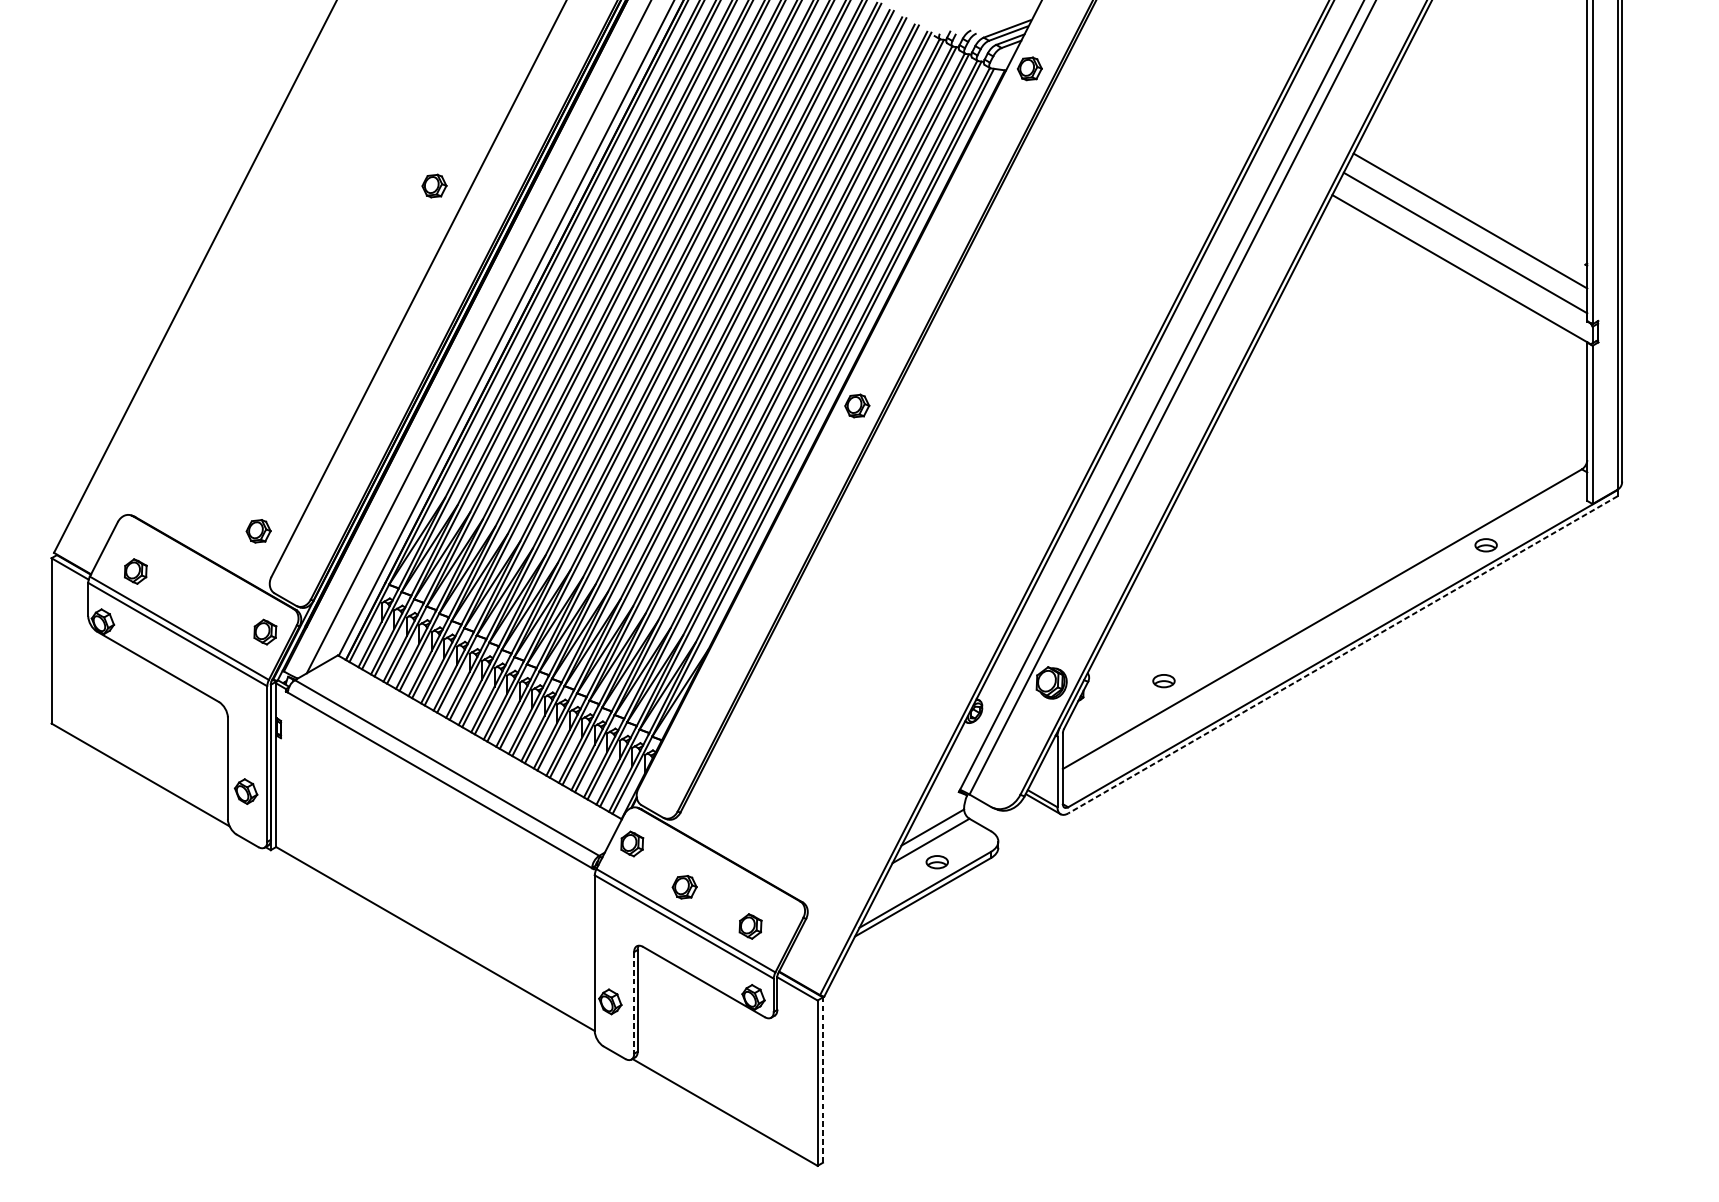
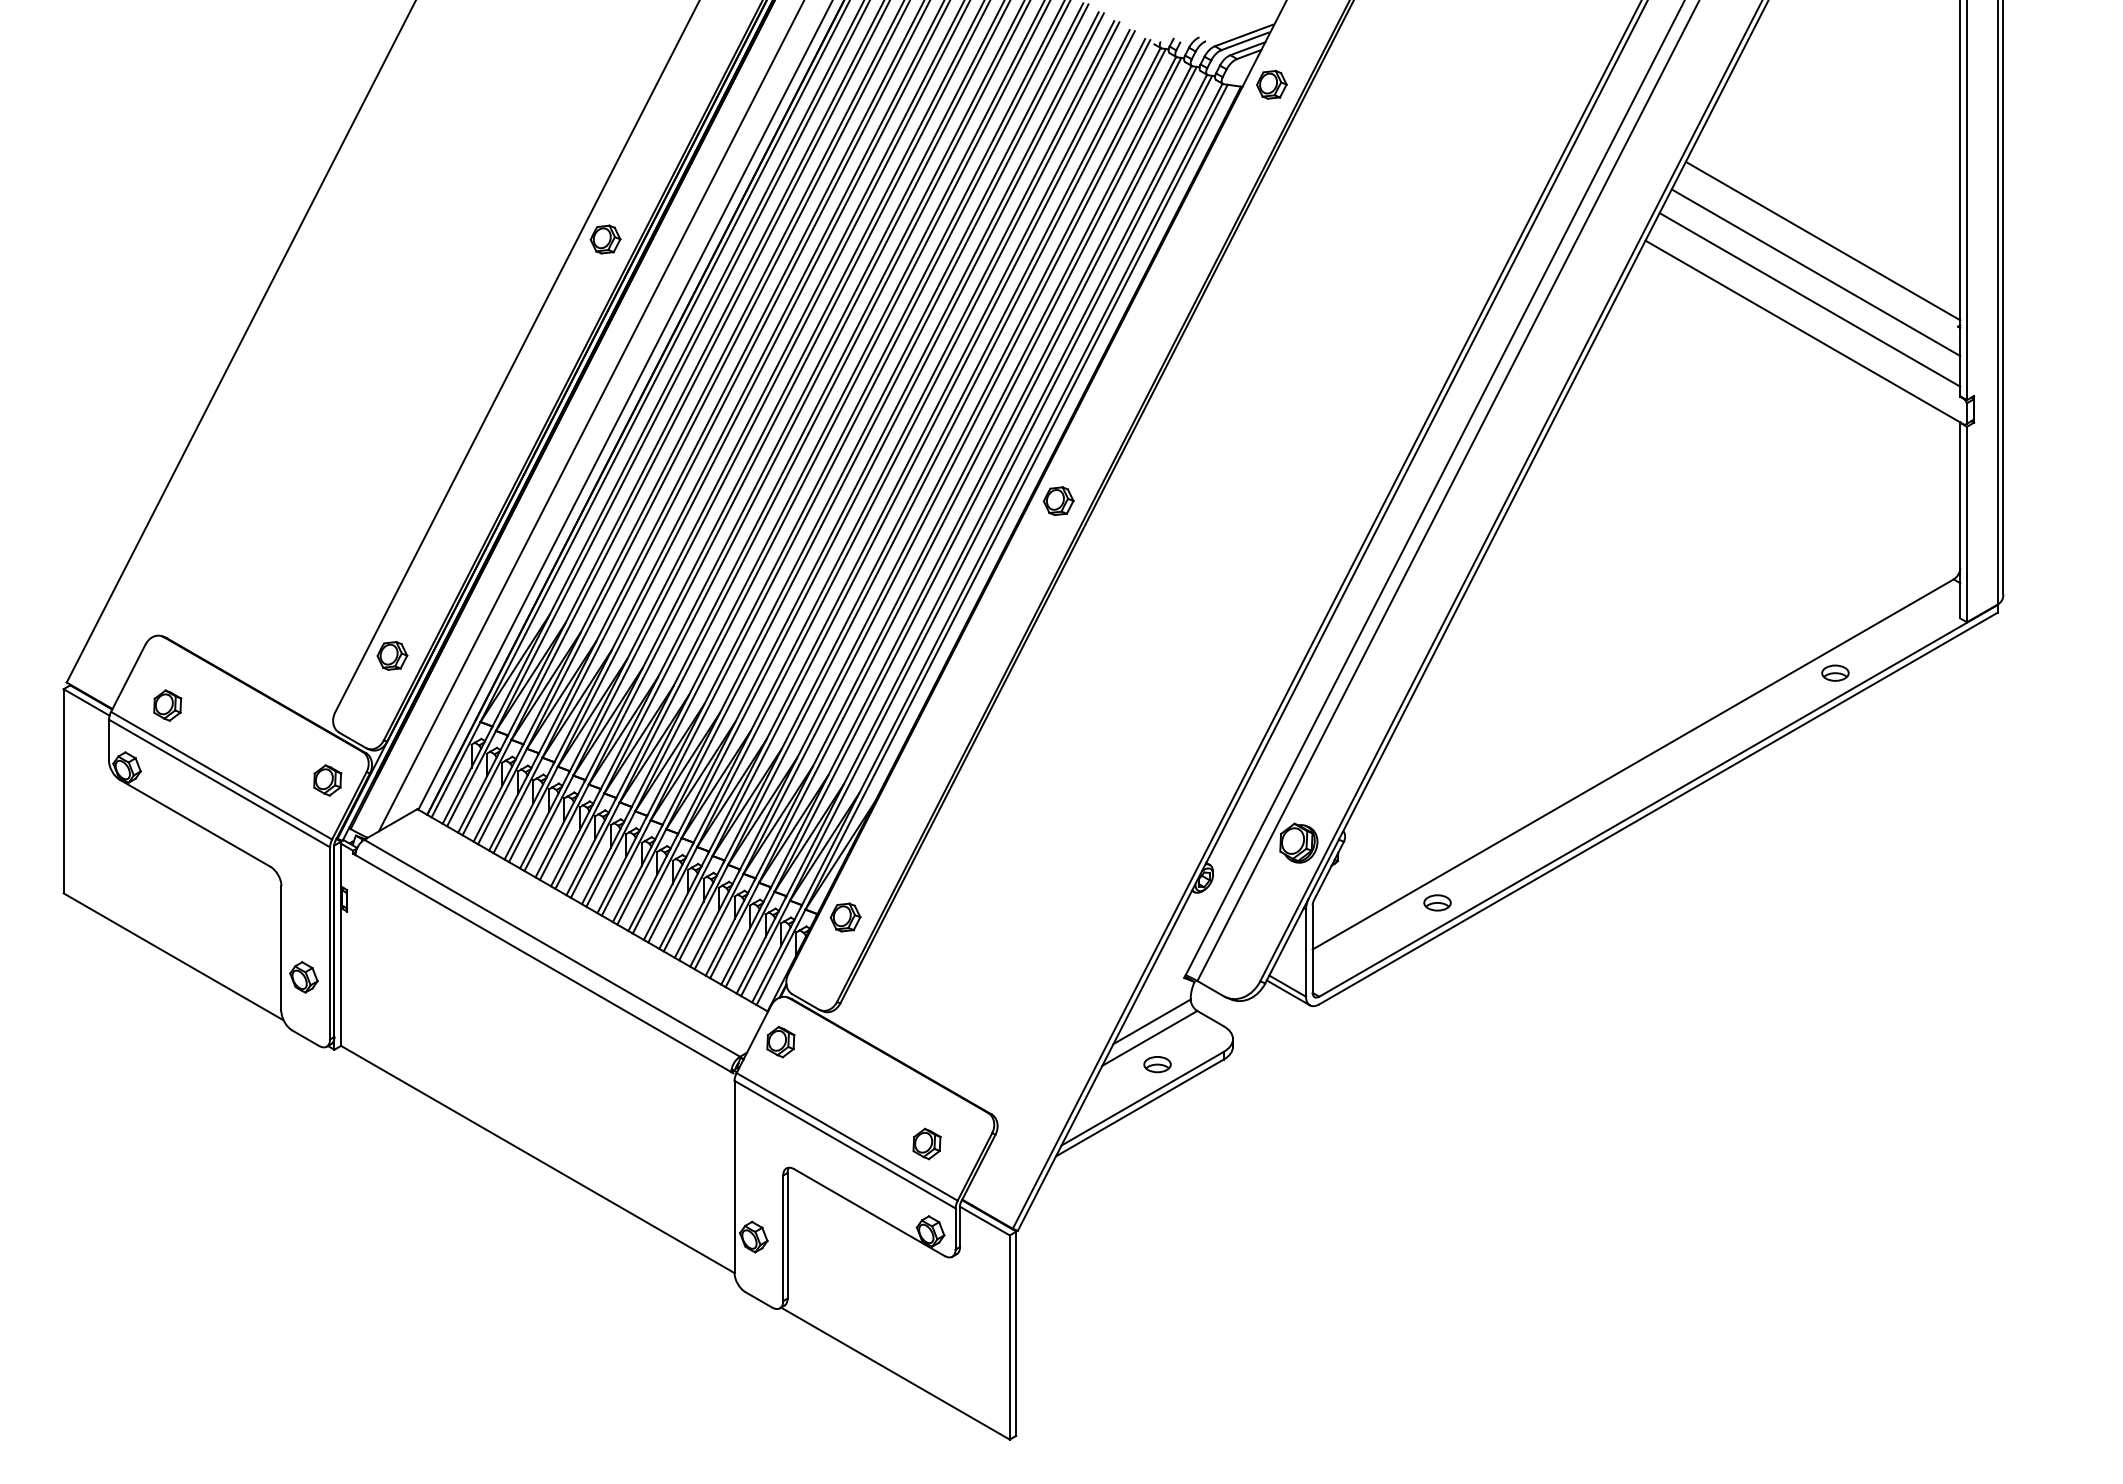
part: (434, 186) -> (605, 239), moved
line: (1475, 194) -> (1822, 240), added
part: (258, 530) -> (392, 655), moved
line: (1342, 654) -> (1658, 808), dashed -> solid
part: (1163, 680) -> (1437, 902), moved
part: (684, 887) -> (845, 917), moved
line: (634, 1003) -> (783, 1238), dashed -> solid
line: (823, 1079) -> (1016, 1333), dashed -> solid

